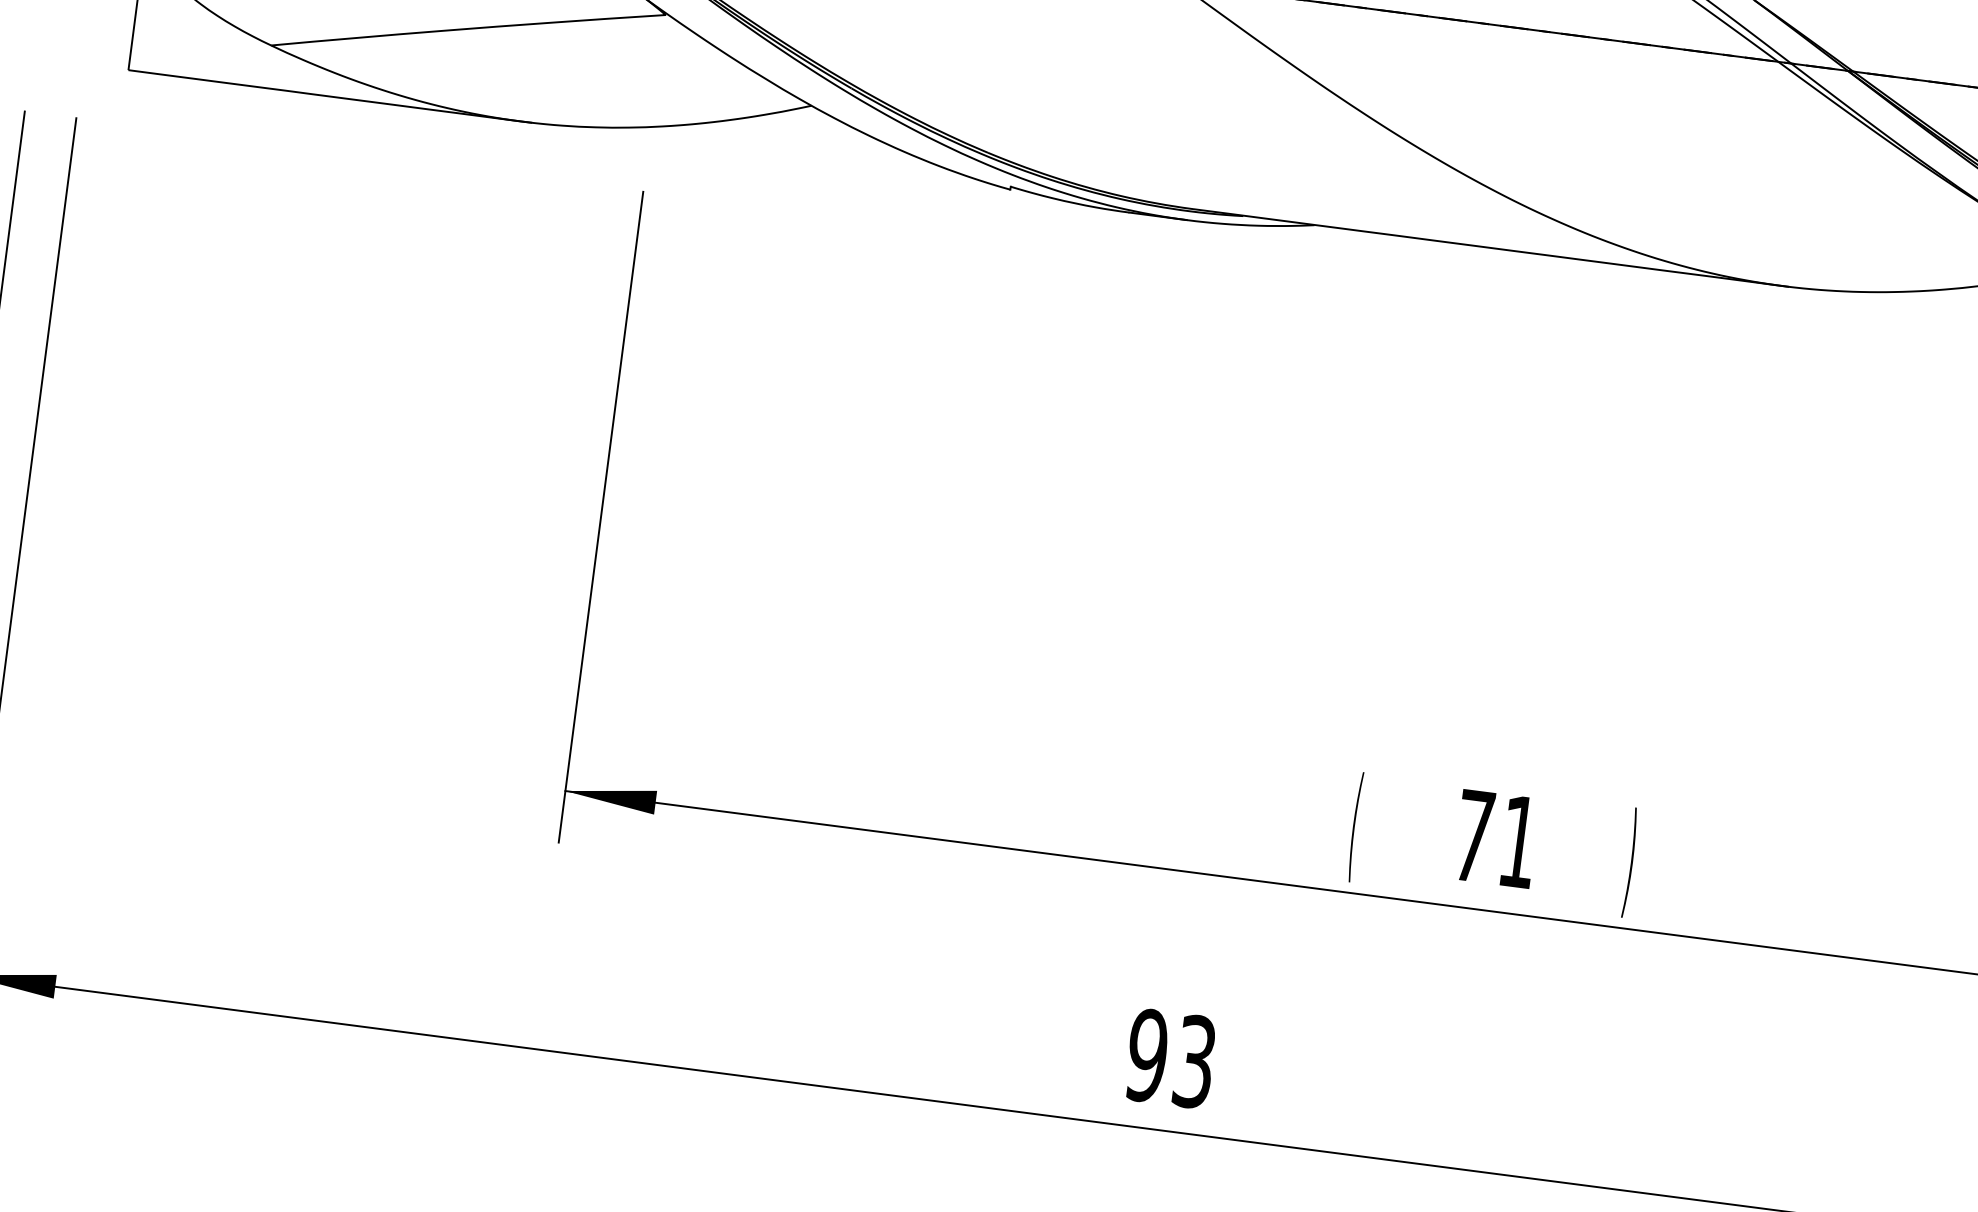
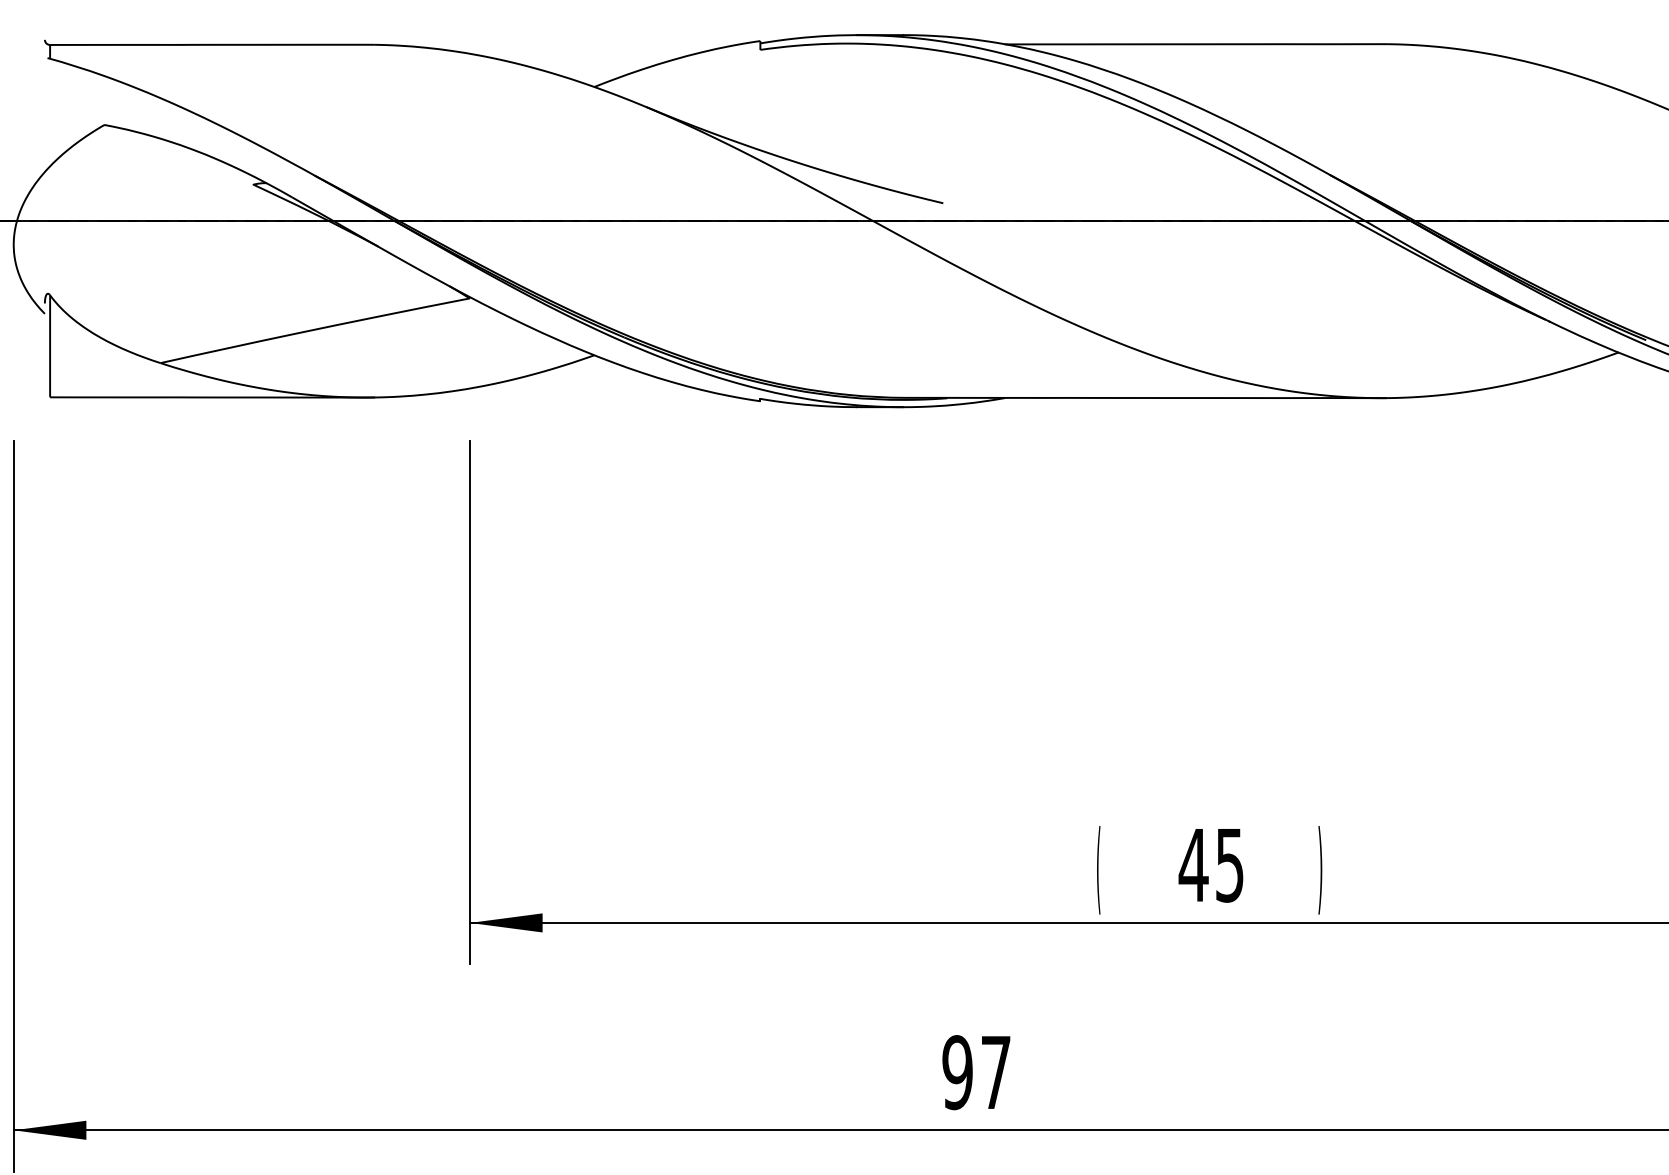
text: (1494, 839) -> (1210, 865), 71 -> 45
text: (1194, 1061) -> (995, 1072), 93 -> 97

